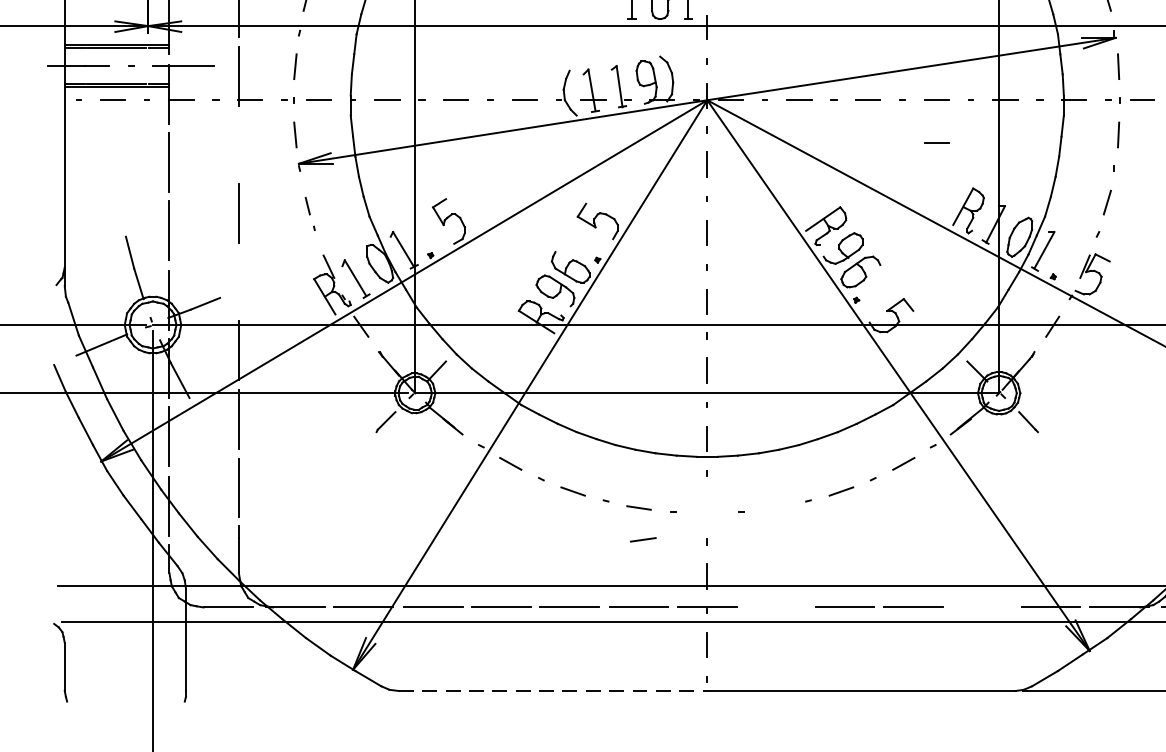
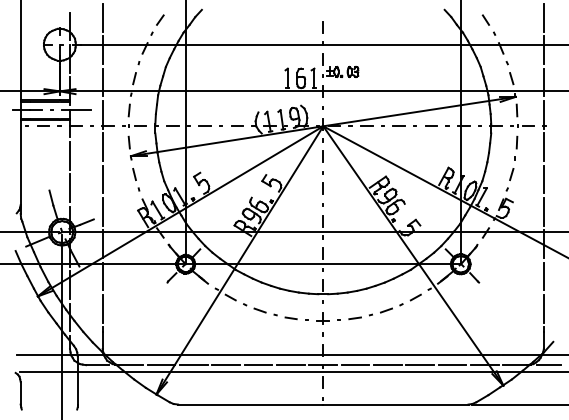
line: (937, 141) -> (431, 145), removed
line: (238, 145) -> (102, 147), added
part: (310, 213) -> (136, 179), size x1.43
line: (238, 283) -> (102, 212), added
part: (705, 508) -> (322, 318), added
line: (641, 540) -> (354, 318), moved
line: (775, 608) -> (355, 365), added
line: (981, 608) -> (452, 365), added
line: (552, 690) -> (250, 404), dashed -> solid

